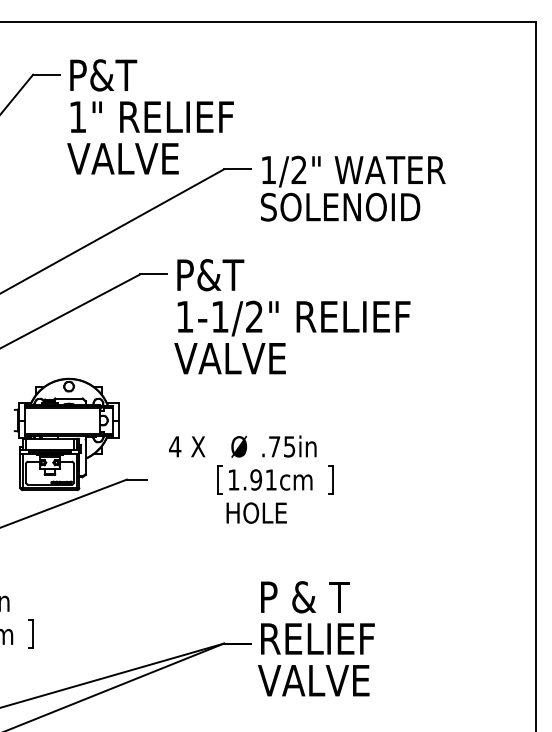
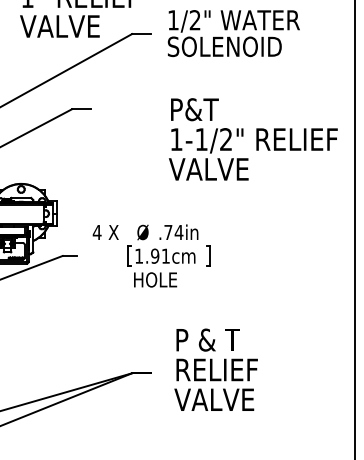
text: (353, 188) -> (234, 33), moved
text: (292, 316) -> (253, 139), moved
text: (289, 446) -> (178, 232), .75in -> .74in
text: (316, 638) -> (216, 369), moved

